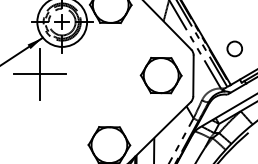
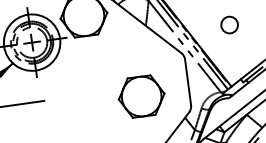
circle: (234, 48) -> (229, 24), moved
line: (39, 74) -> (14, 105), removed
part: (160, 75) -> (140, 96), moved

